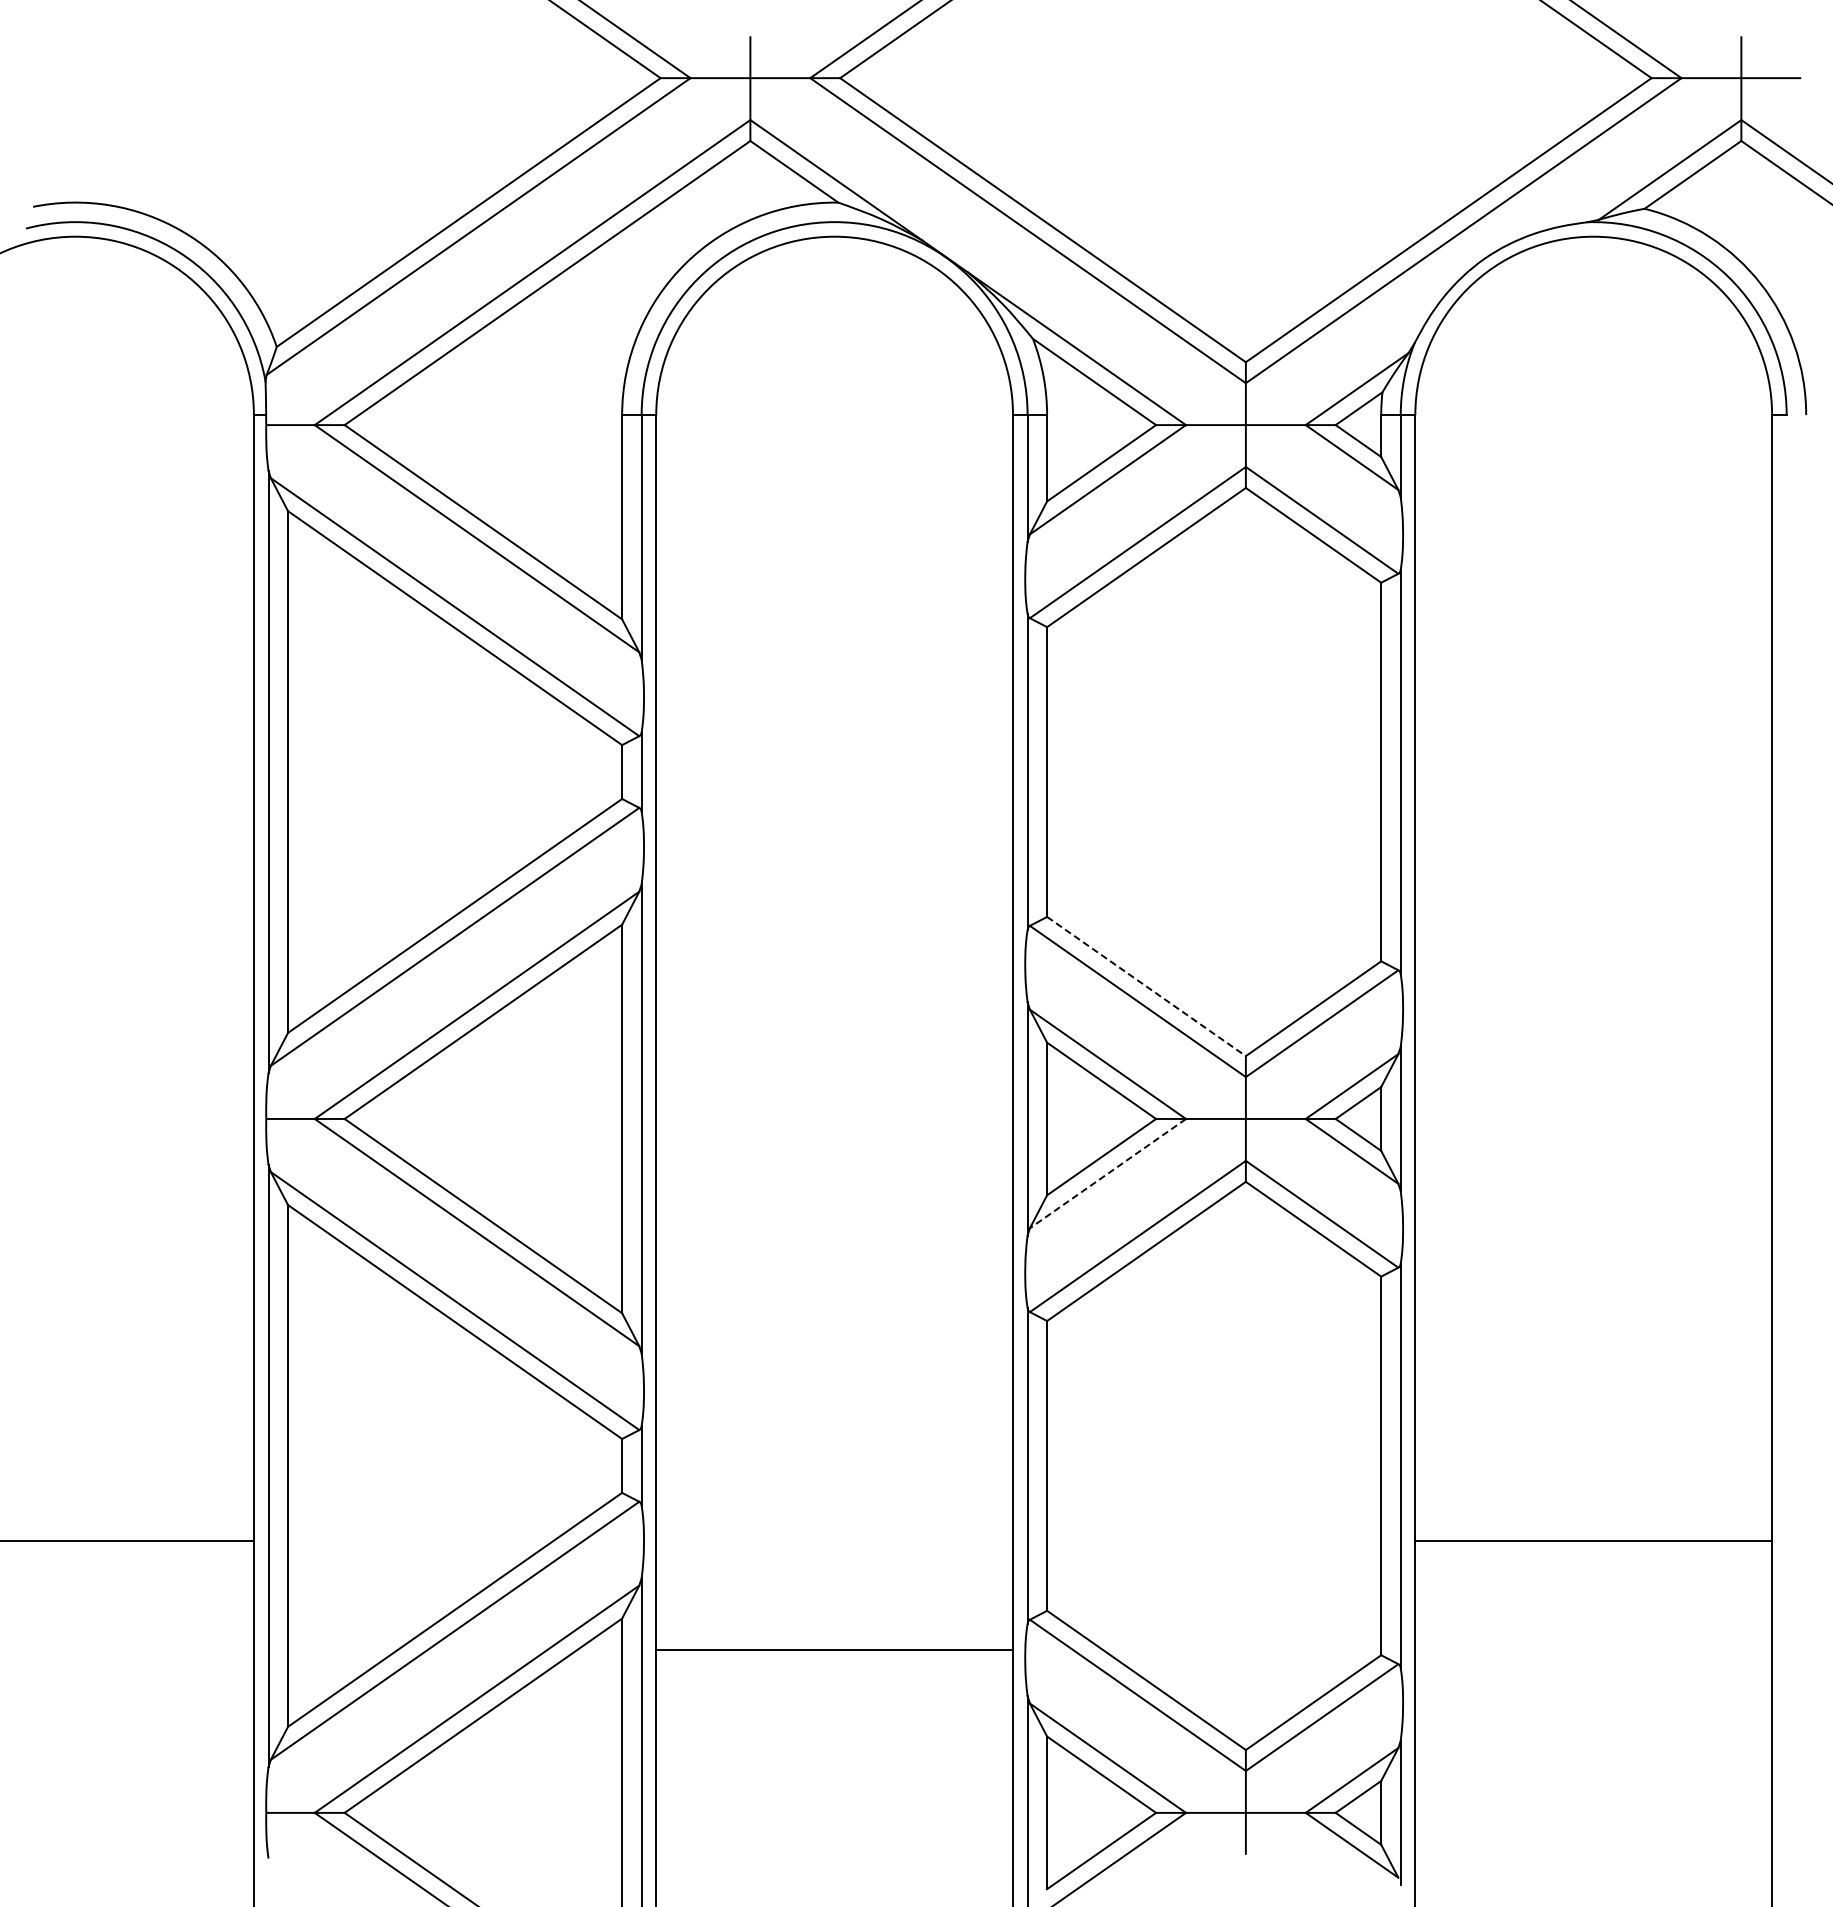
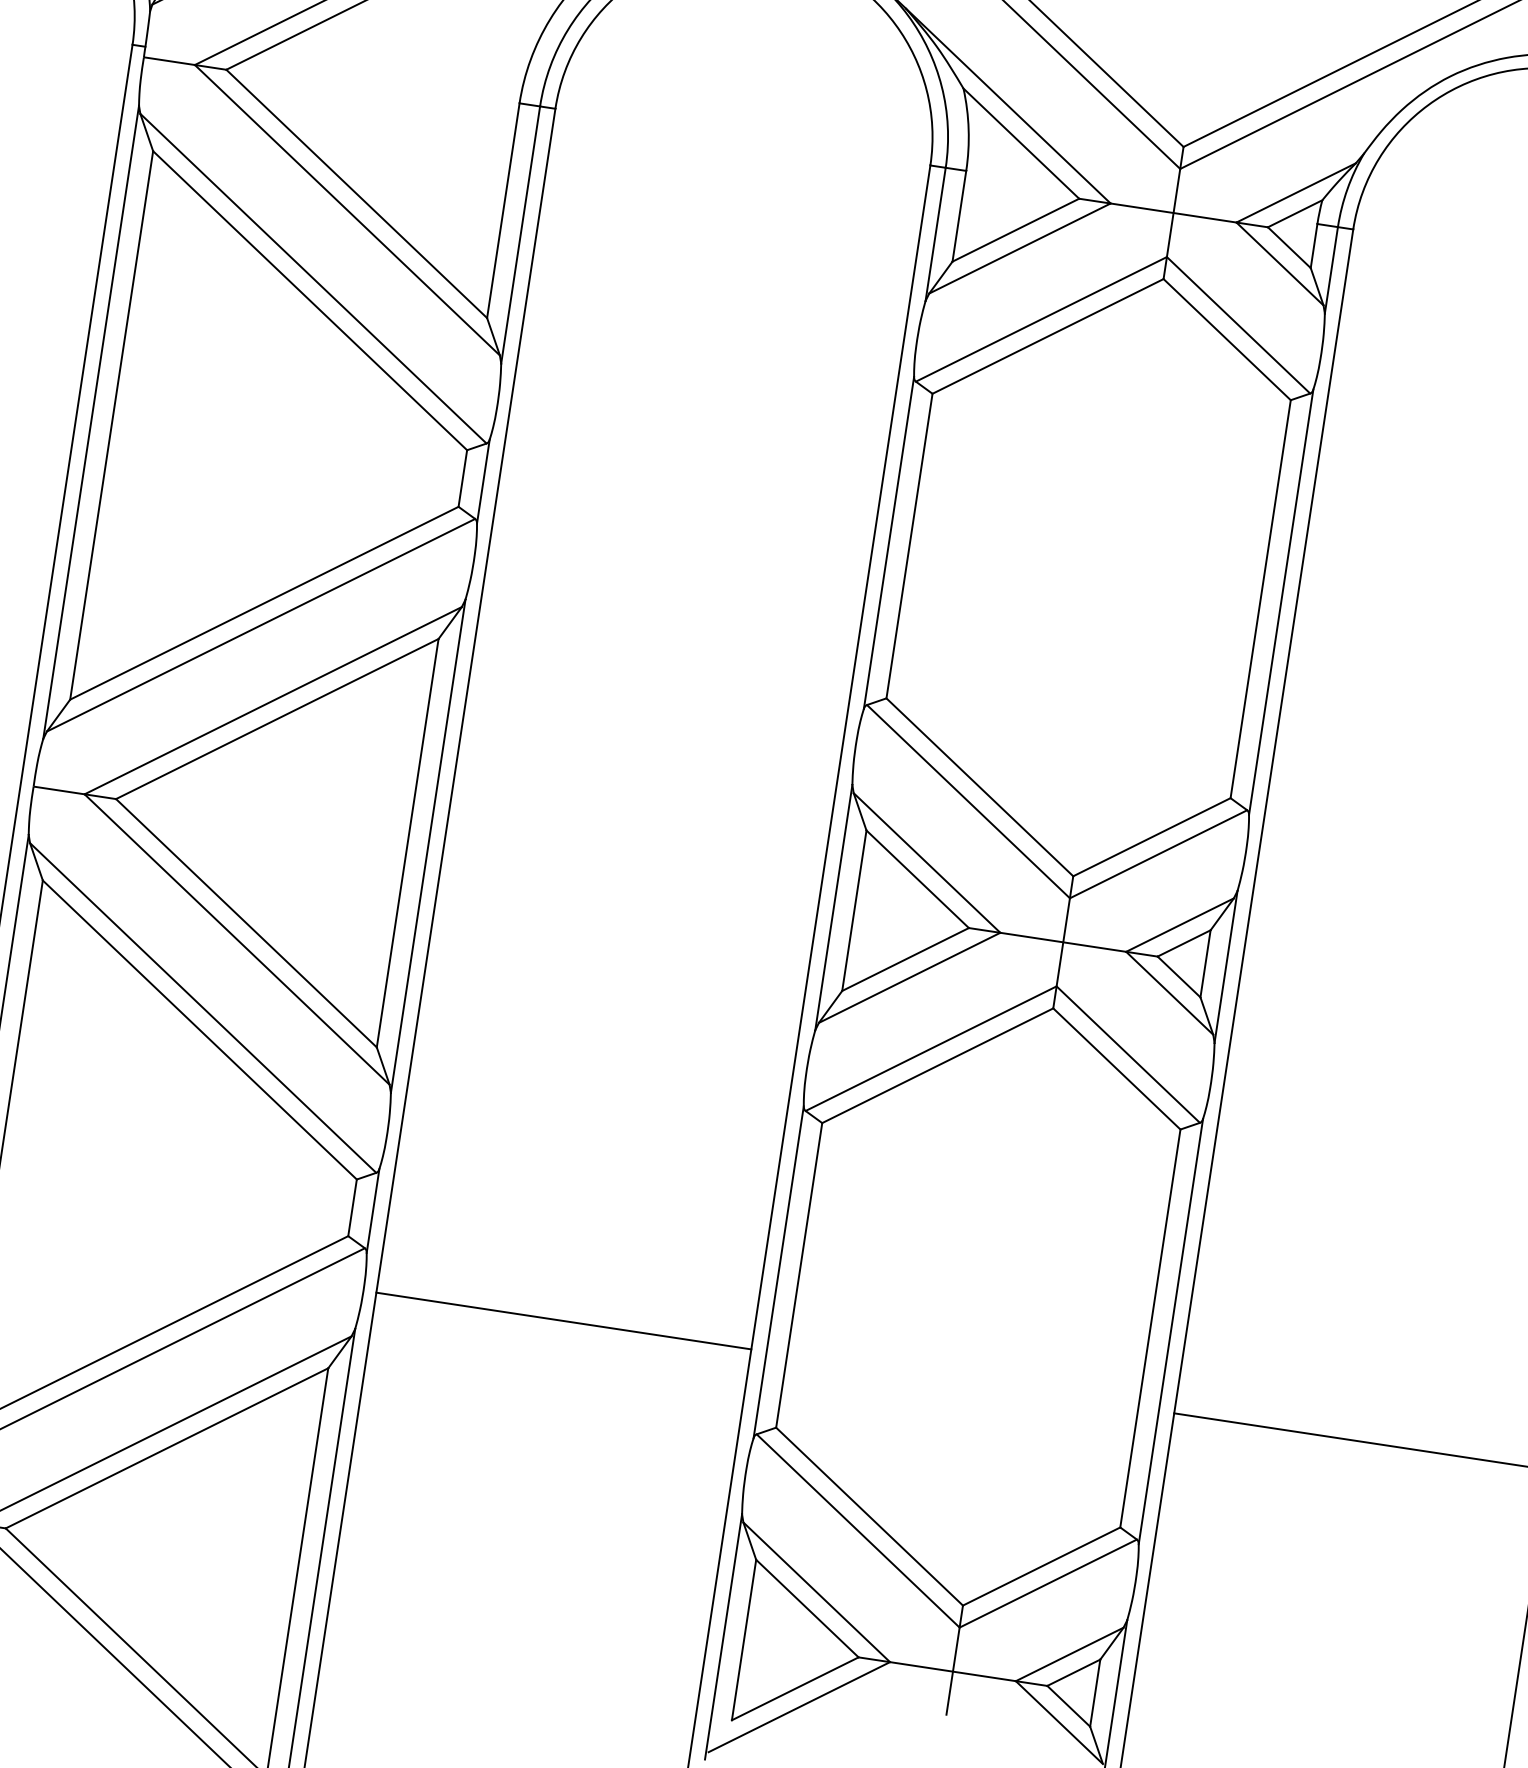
line: (1146, 986) -> (979, 787), dashed -> solid
line: (1107, 1173) -> (909, 977), dashed -> solid
line: (834, 1650) -> (563, 1321), moved

